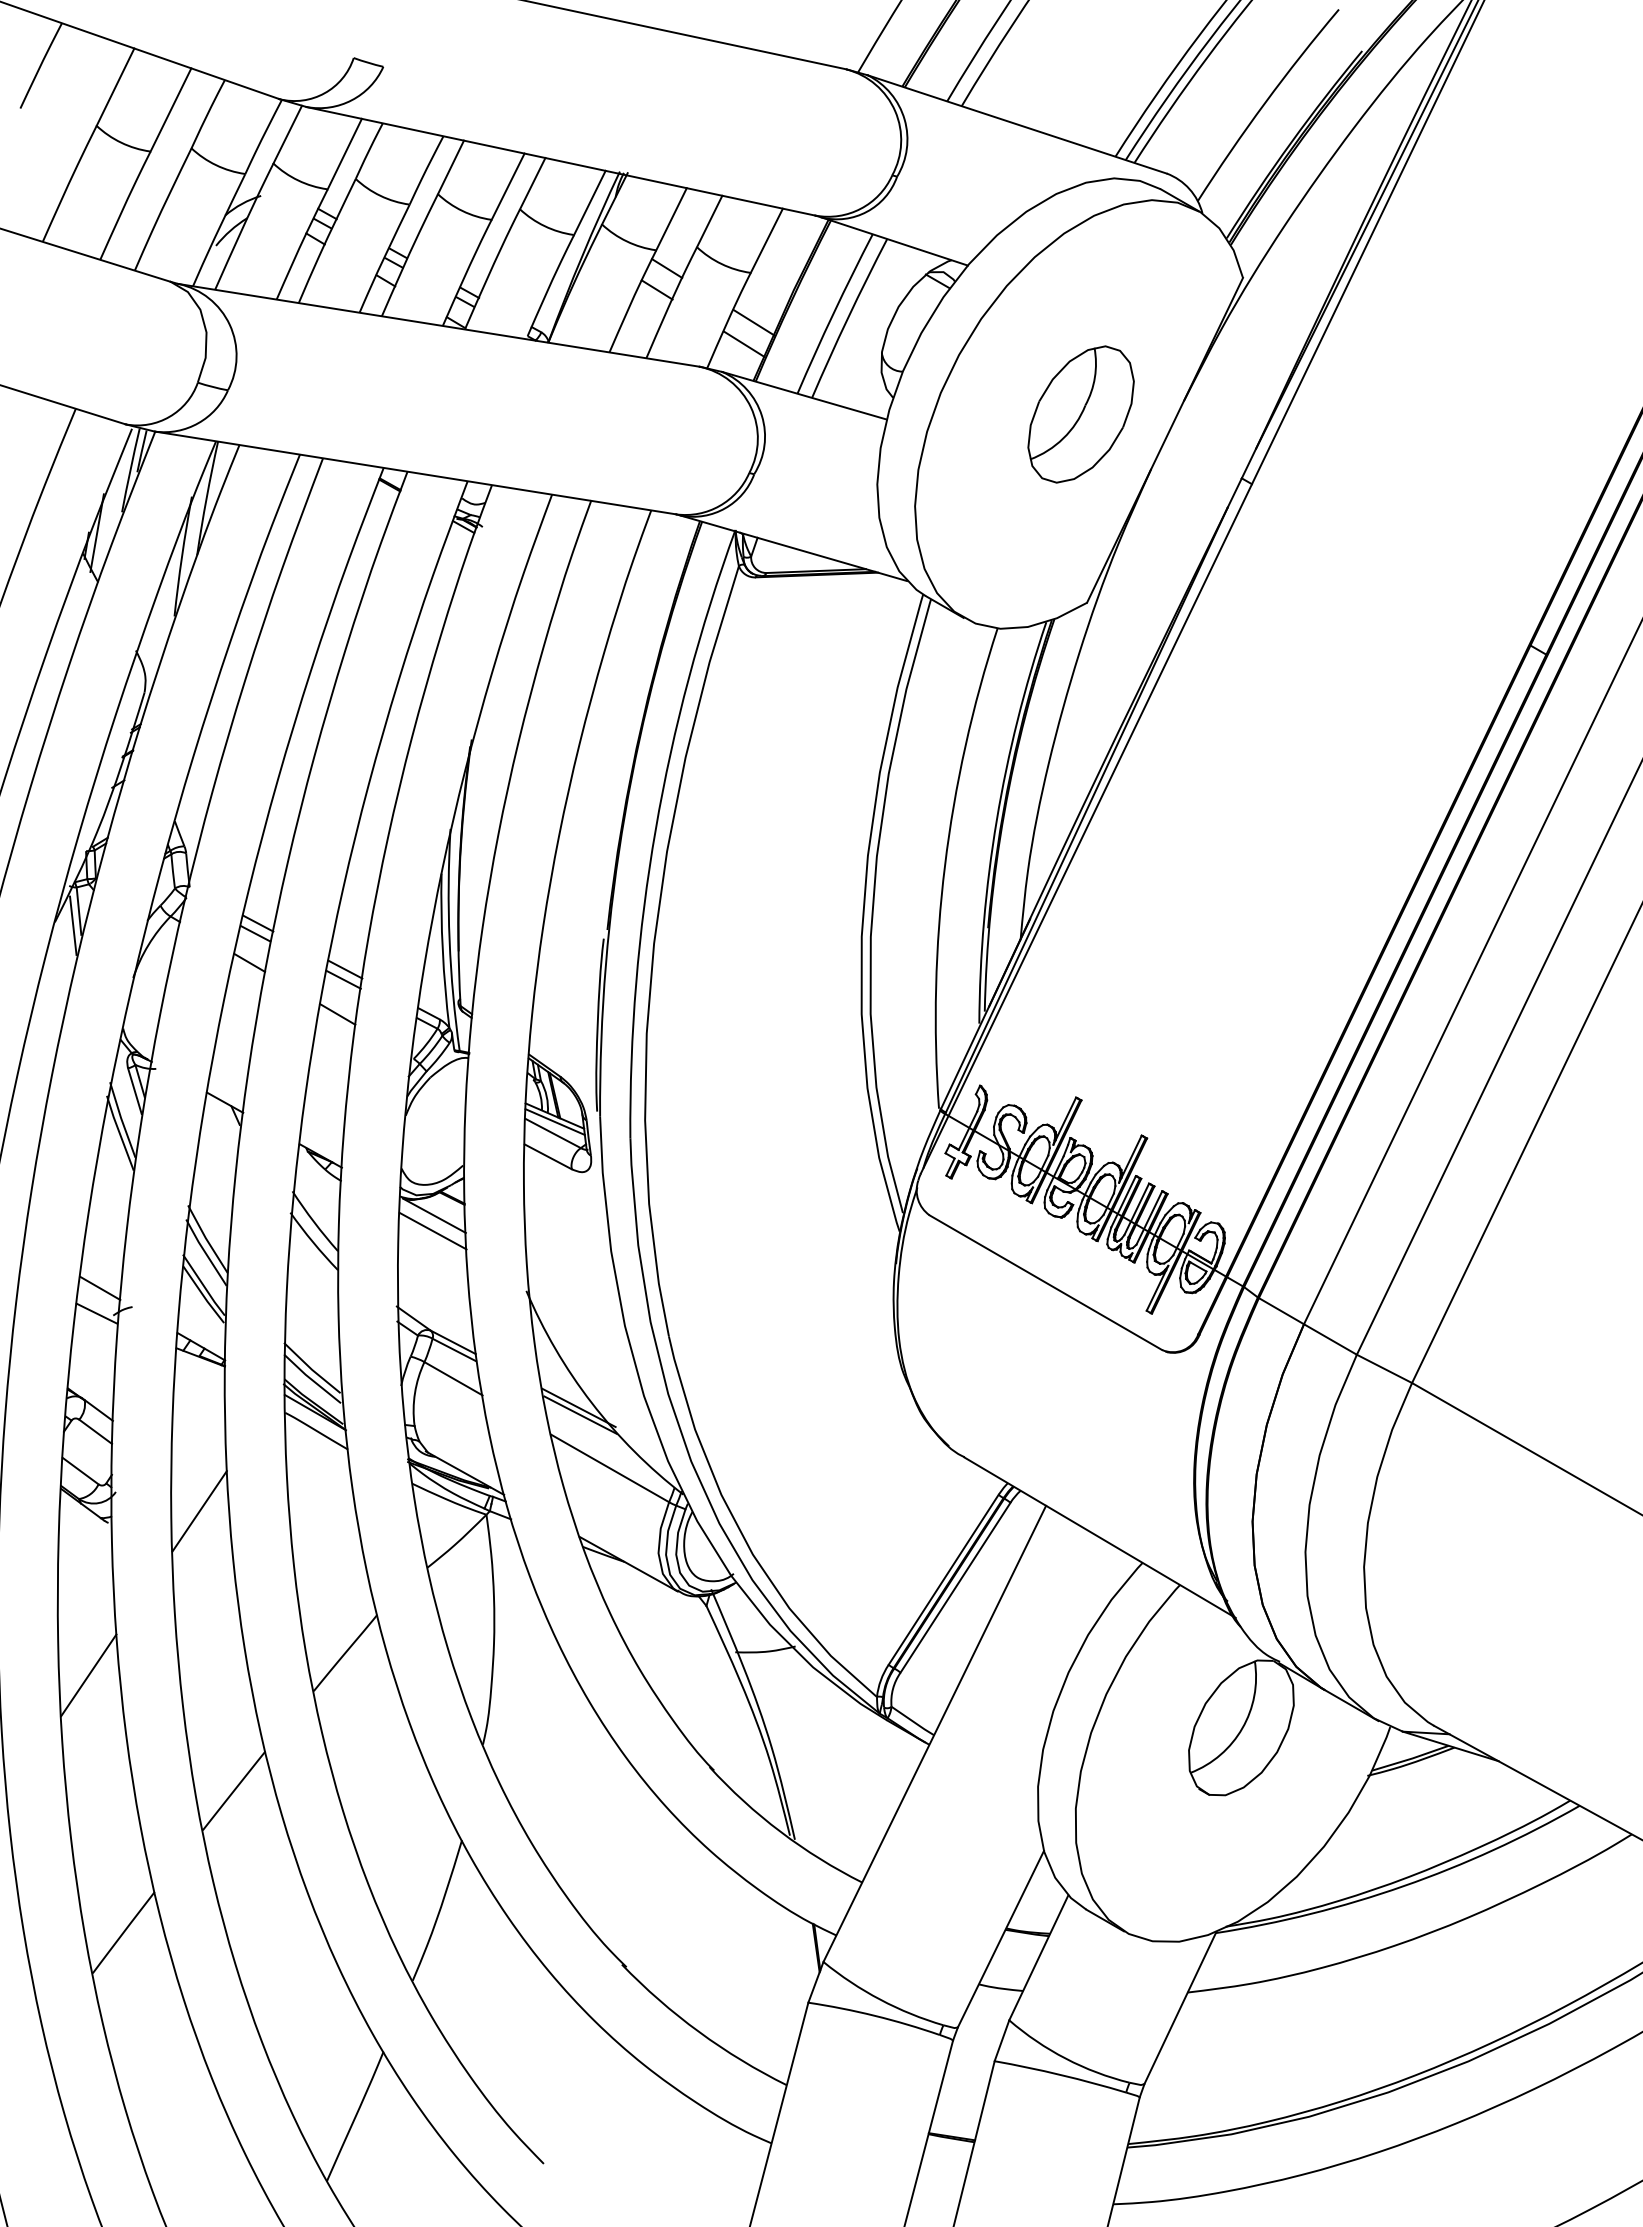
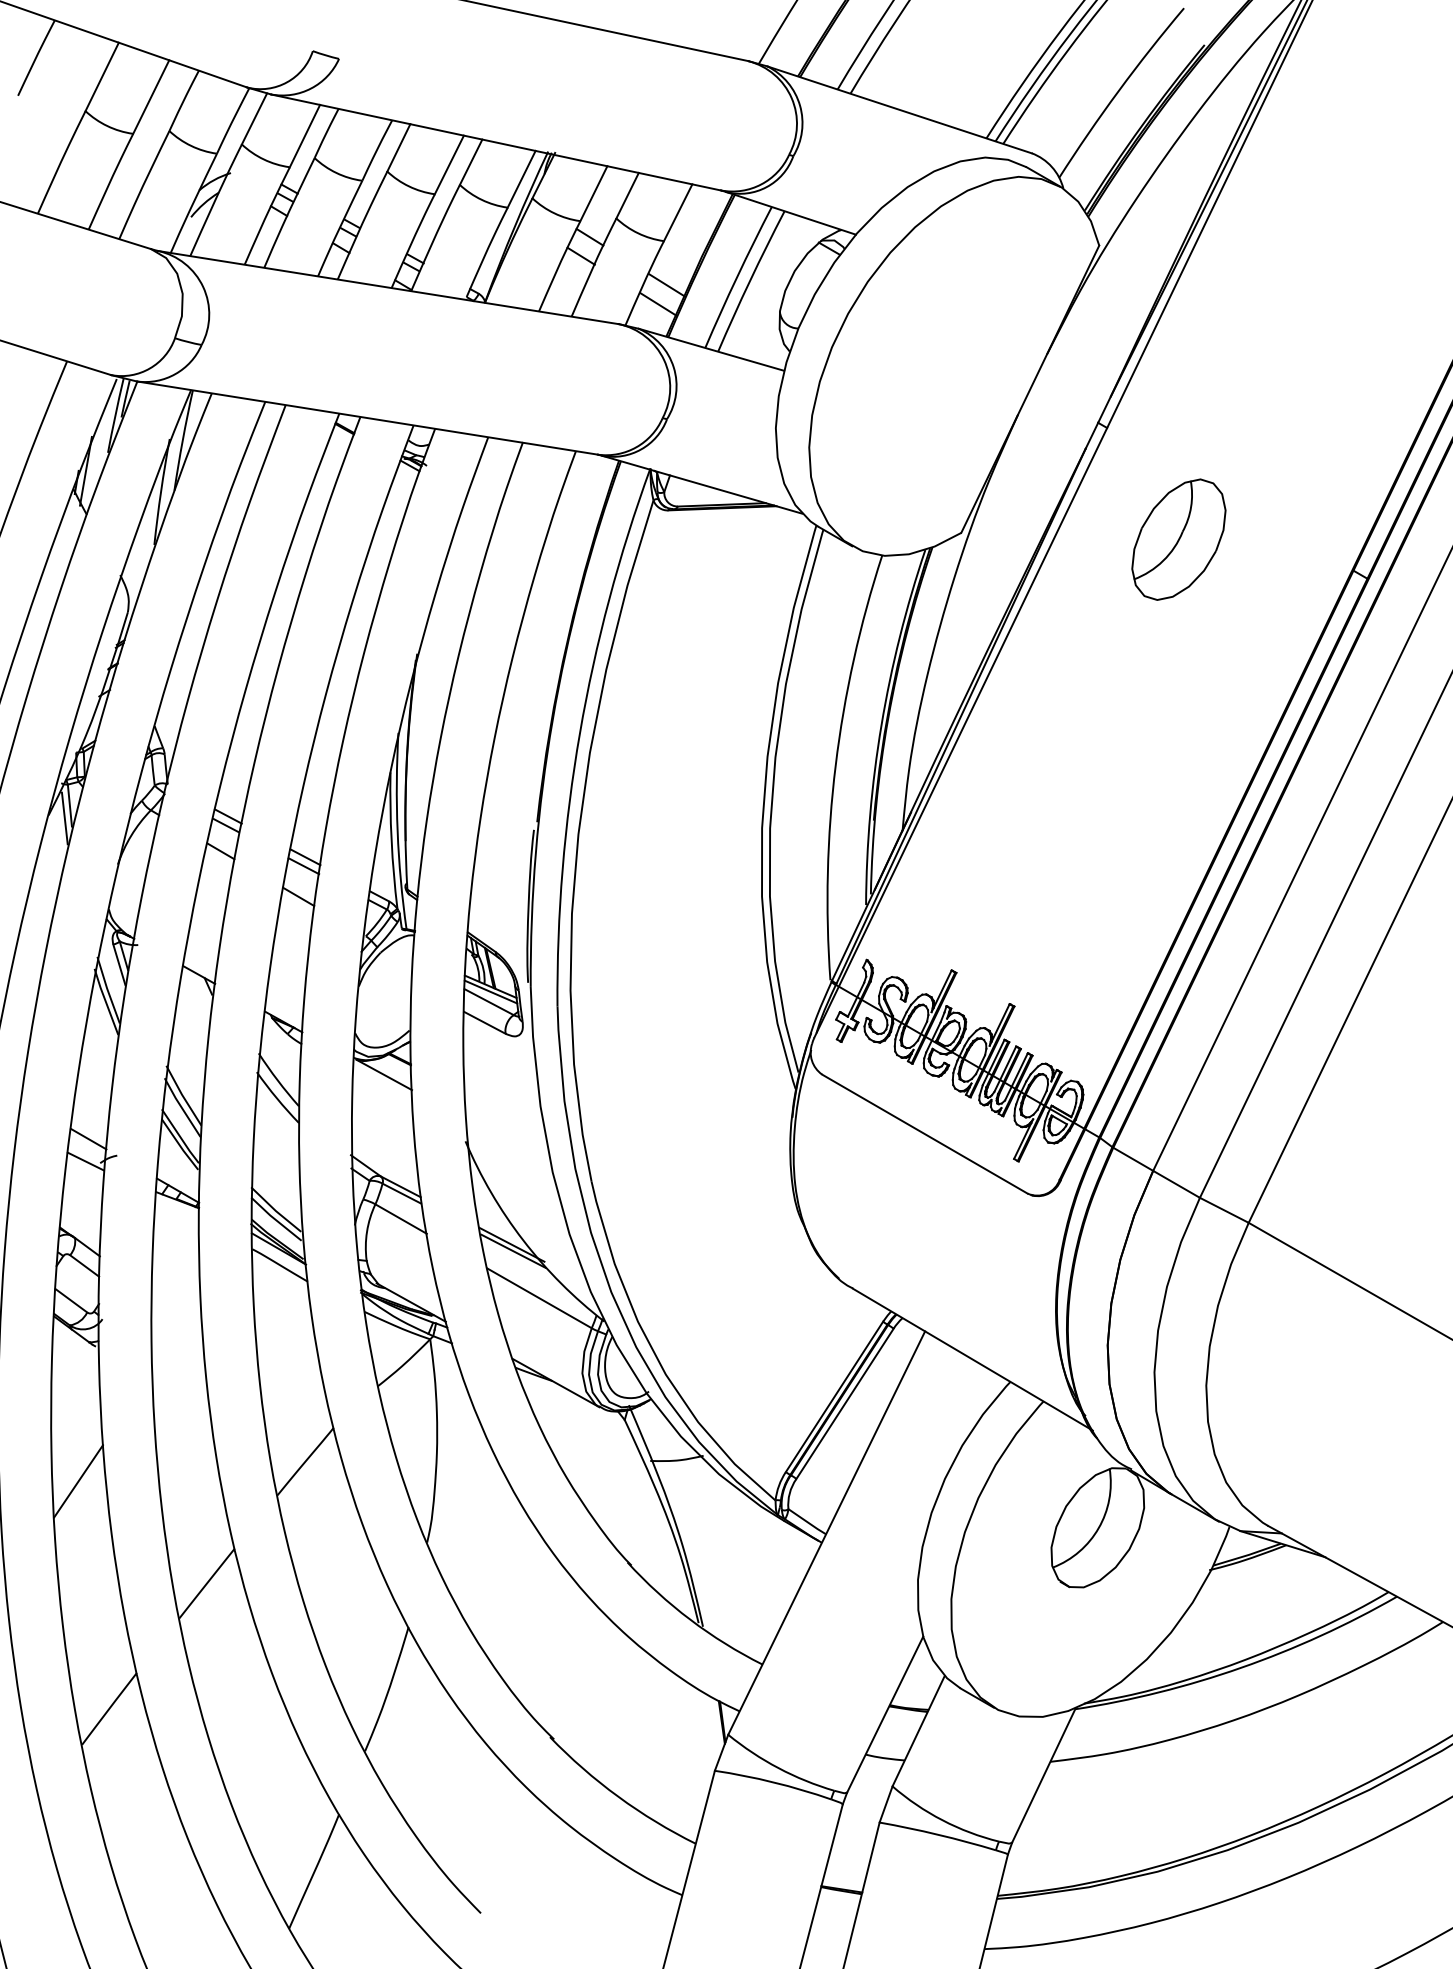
part: (1080, 414) -> (1178, 539), moved
line: (432, 1230) -> (382, 1087), removed
line: (199, 1511) -> (176, 1336), removed

